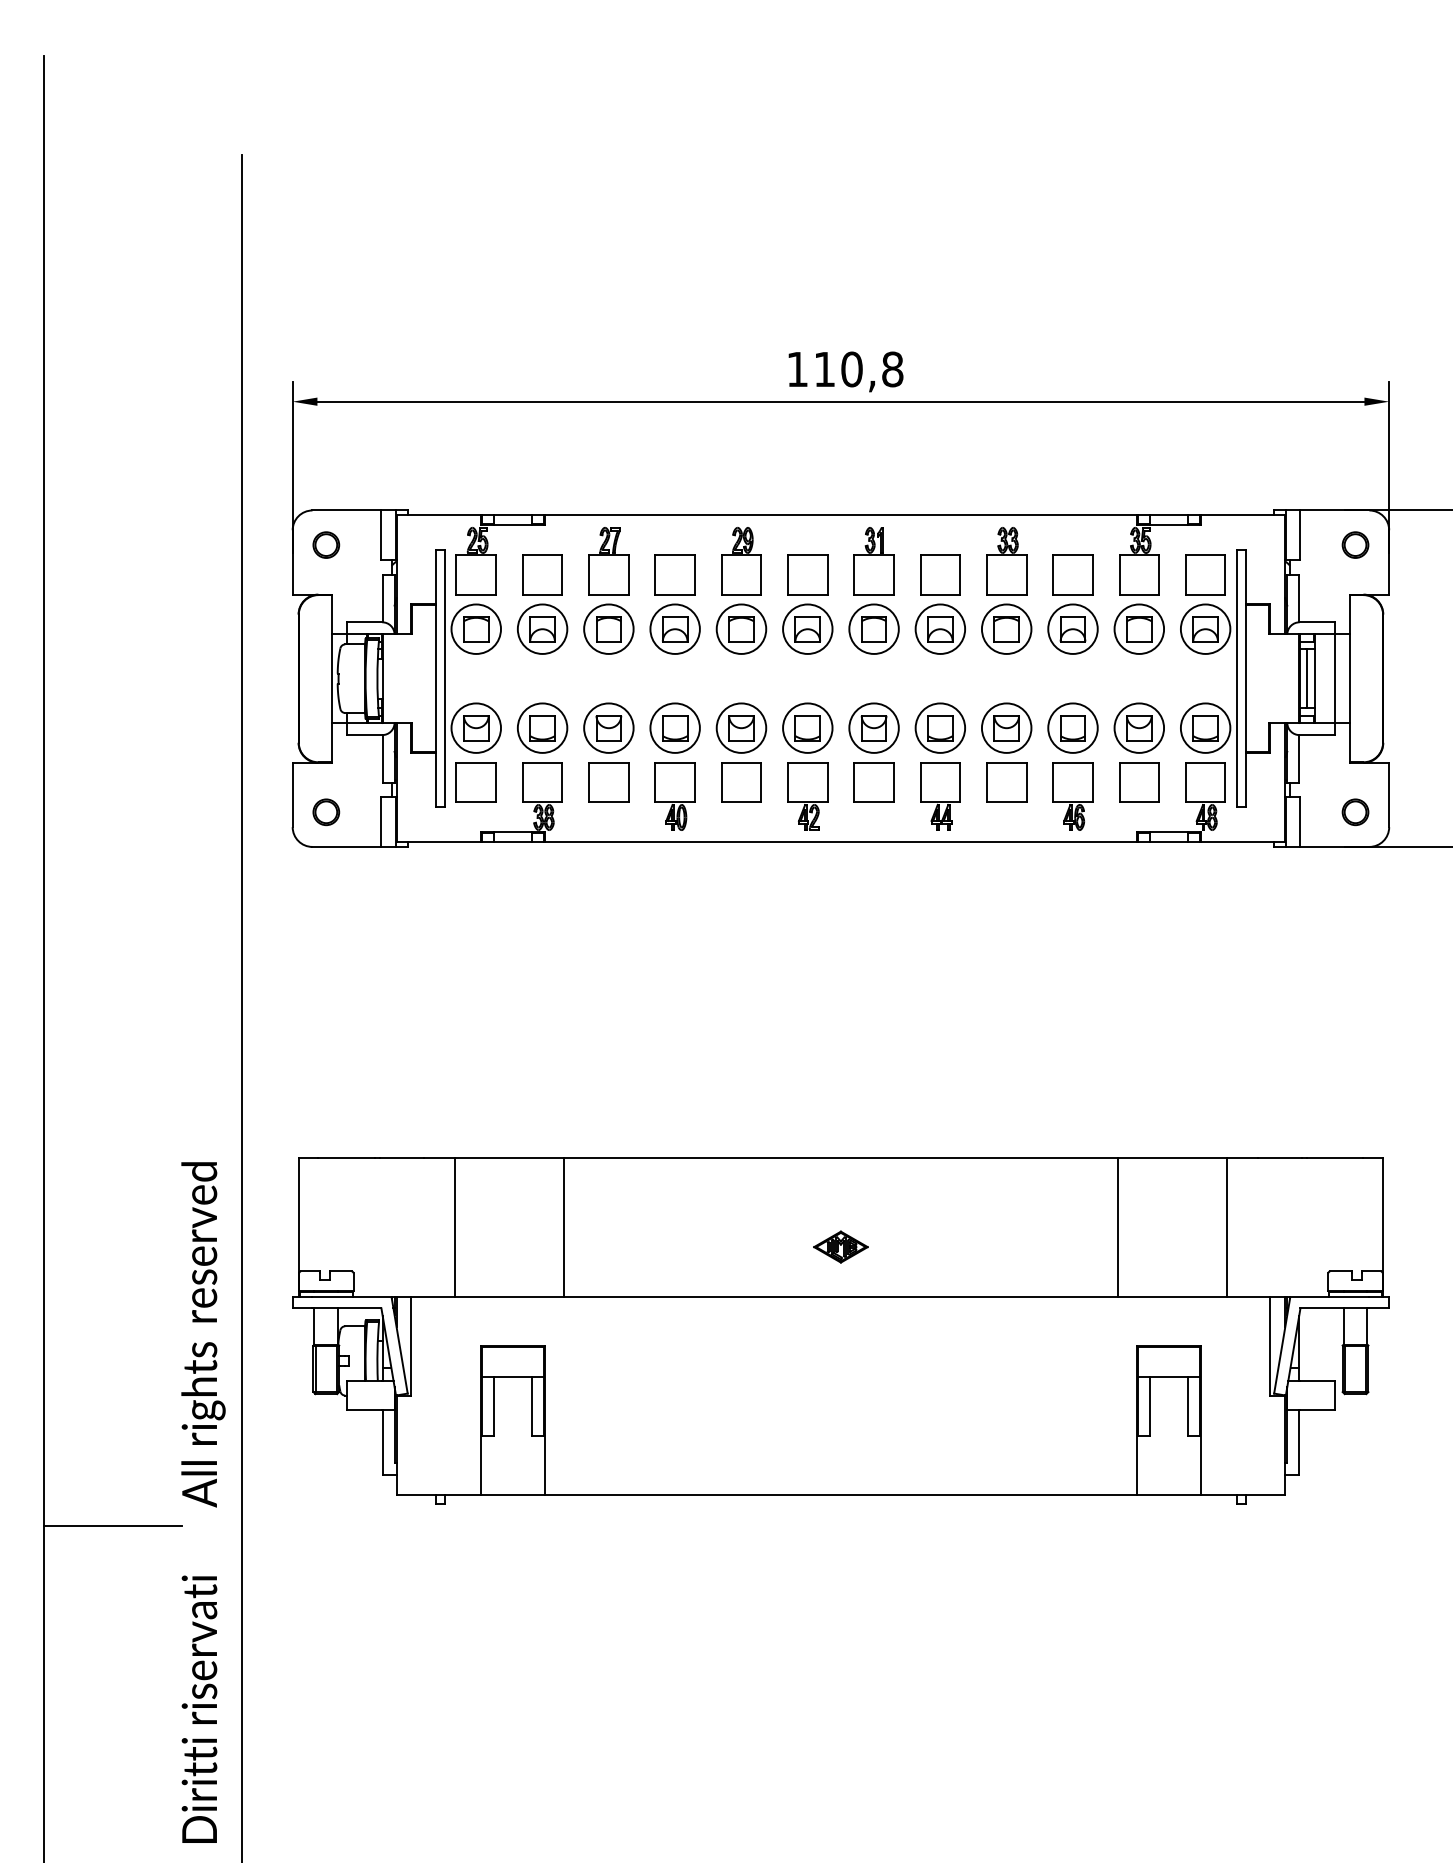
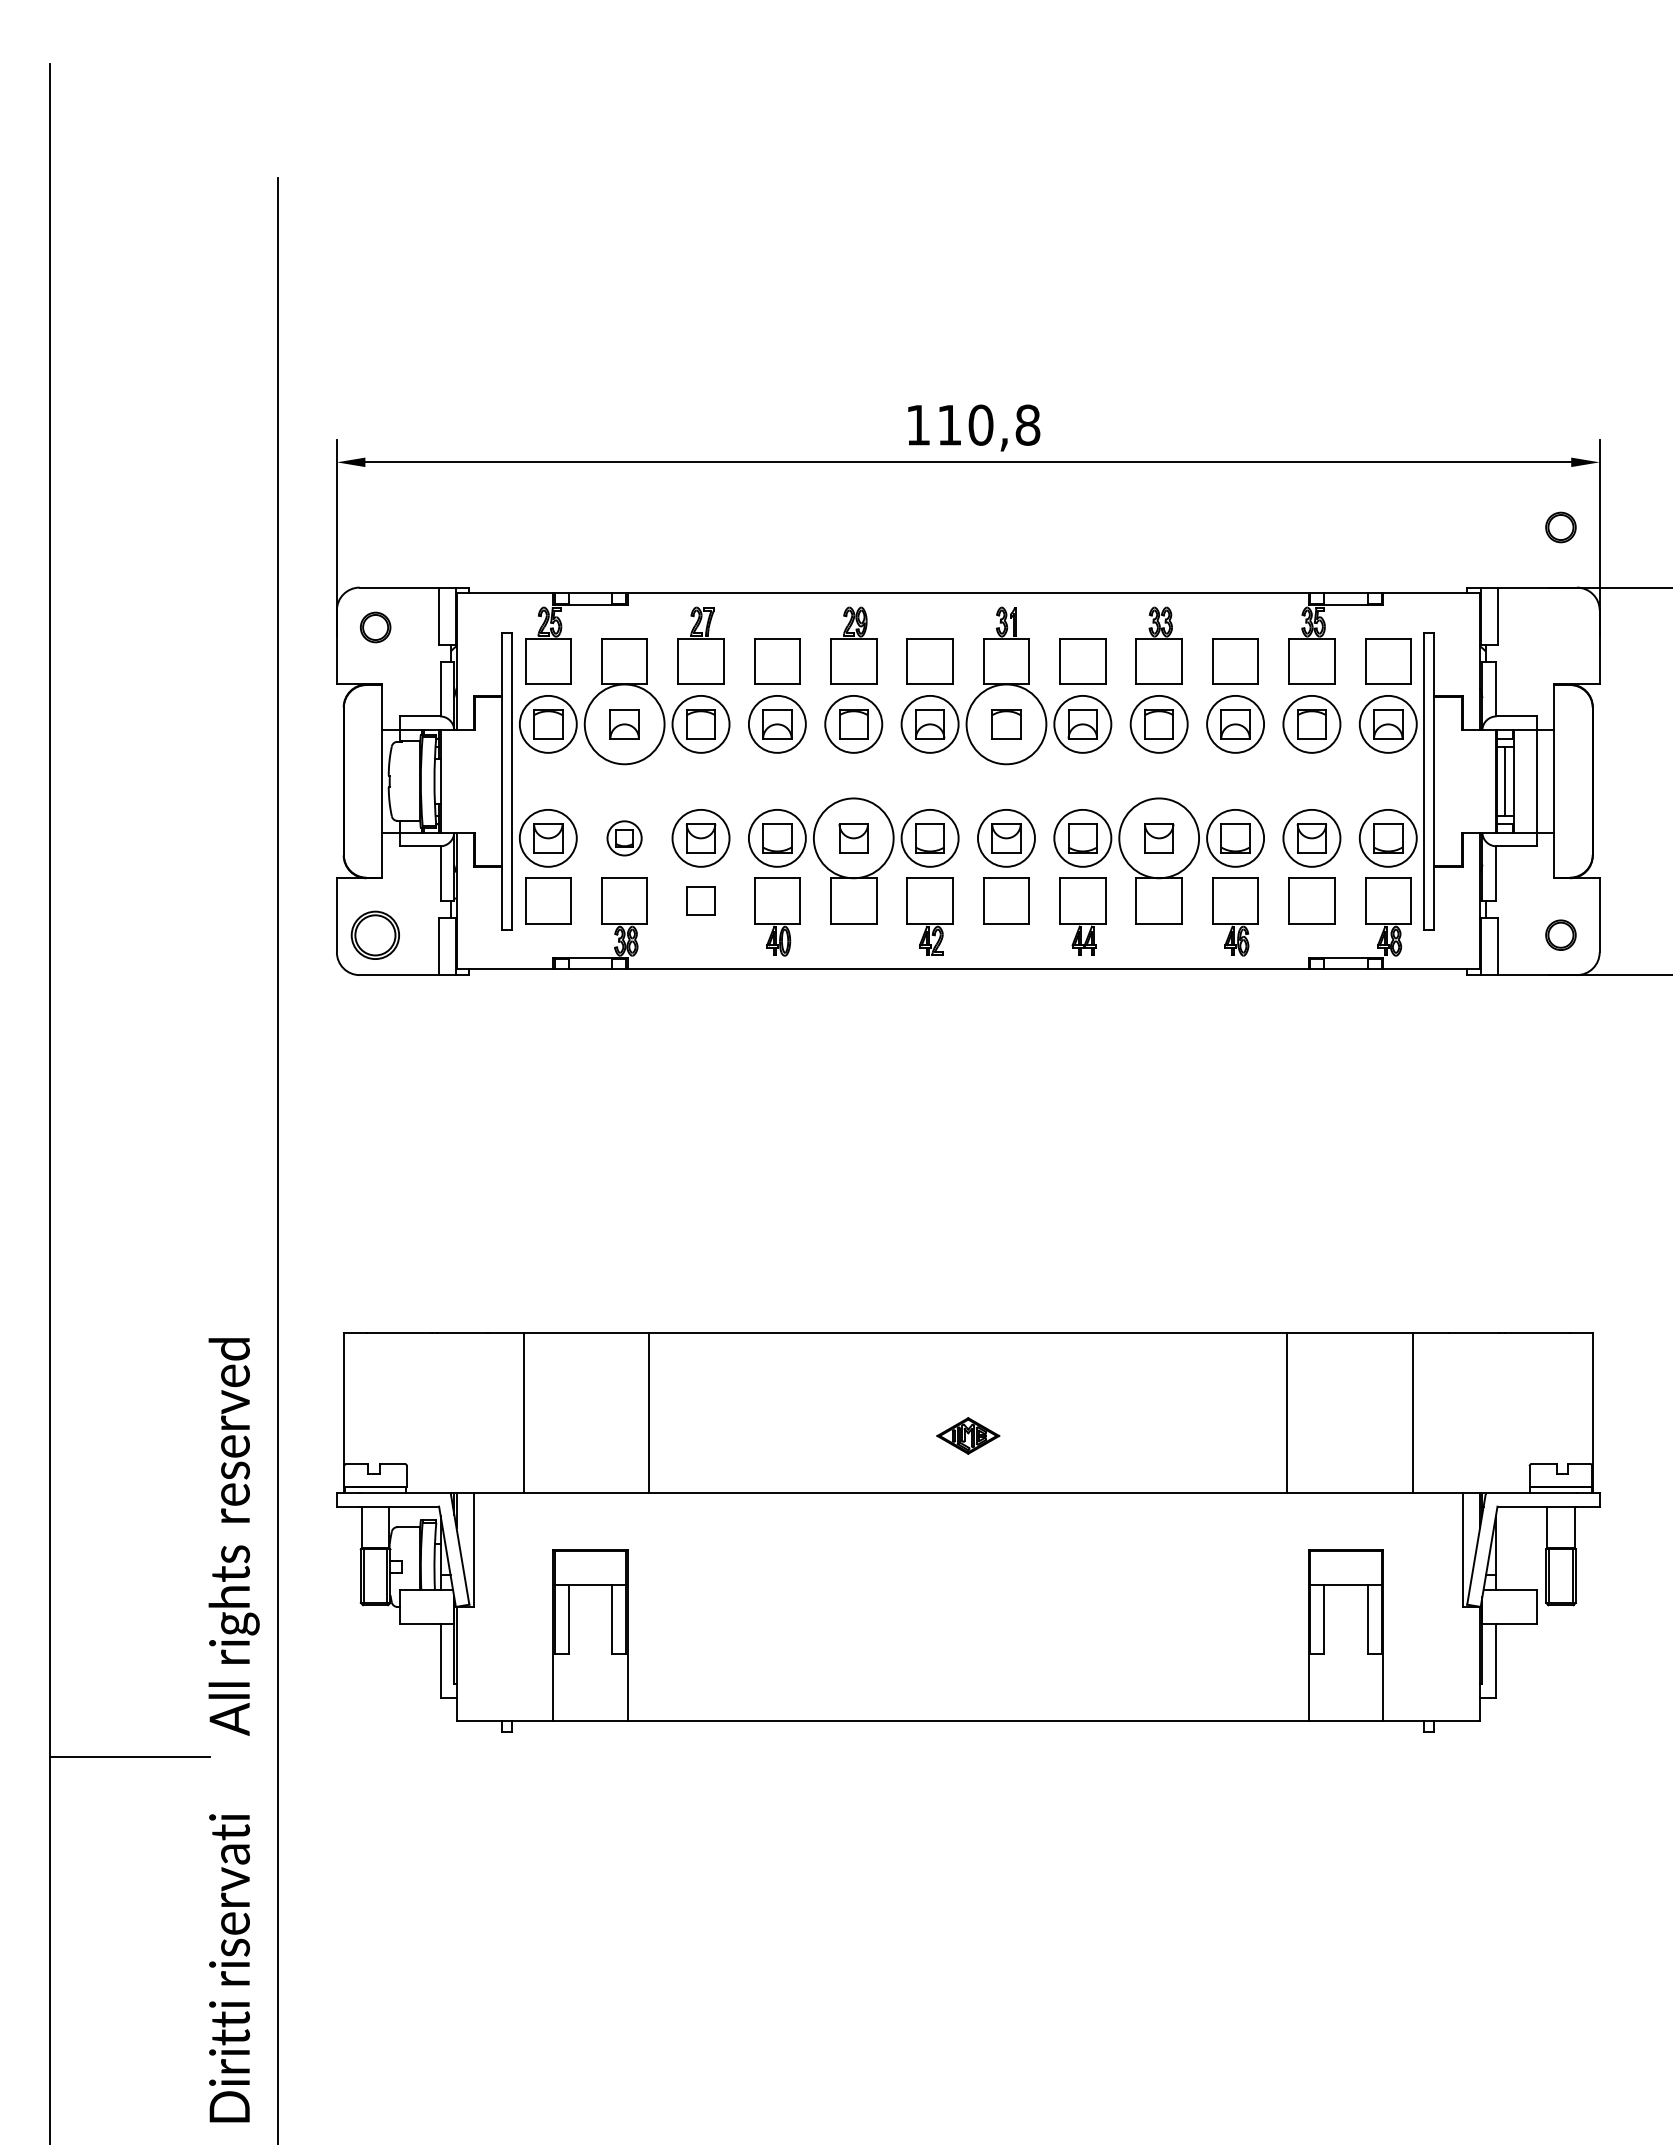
part: (1355, 545) -> (1560, 527), moved
circle: (542, 628) -> (624, 723), size x1.4
circle: (873, 628) -> (1005, 723), size x1.4
circle: (741, 727) -> (853, 837), size x1.4
circle: (1006, 727) -> (1158, 837), size x1.4
part: (542, 728) -> (624, 838), size x0.6
part: (608, 782) -> (700, 900), size x0.6
part: (326, 811) -> (375, 934), size x1.6

